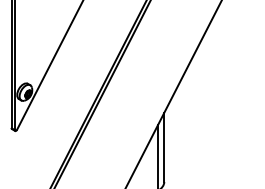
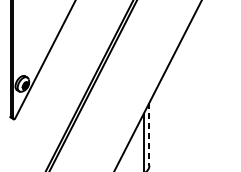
line: (164, 147) -> (149, 134), solid -> dashed

